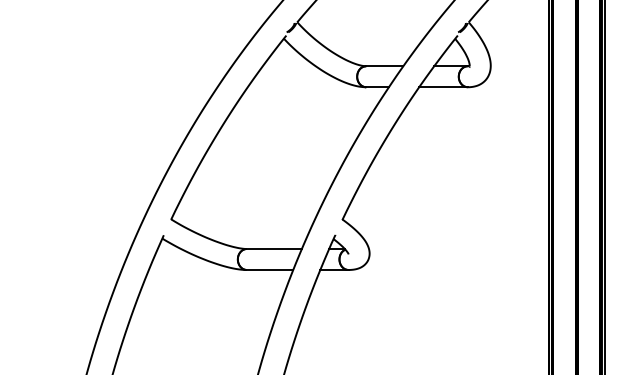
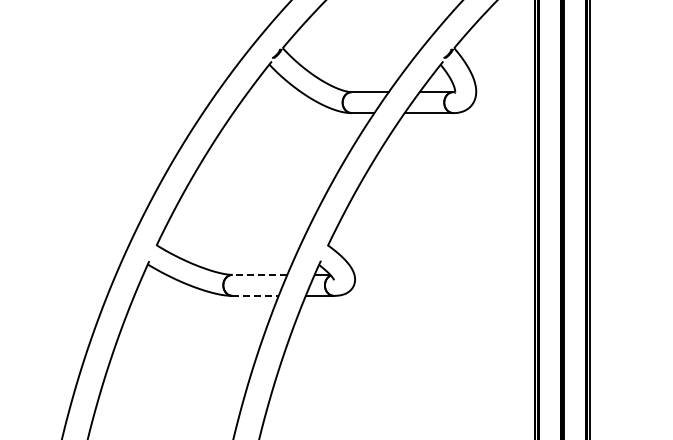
line: (274, 248) -> (259, 274), solid -> dashed
line: (271, 269) -> (256, 295), solid -> dashed

